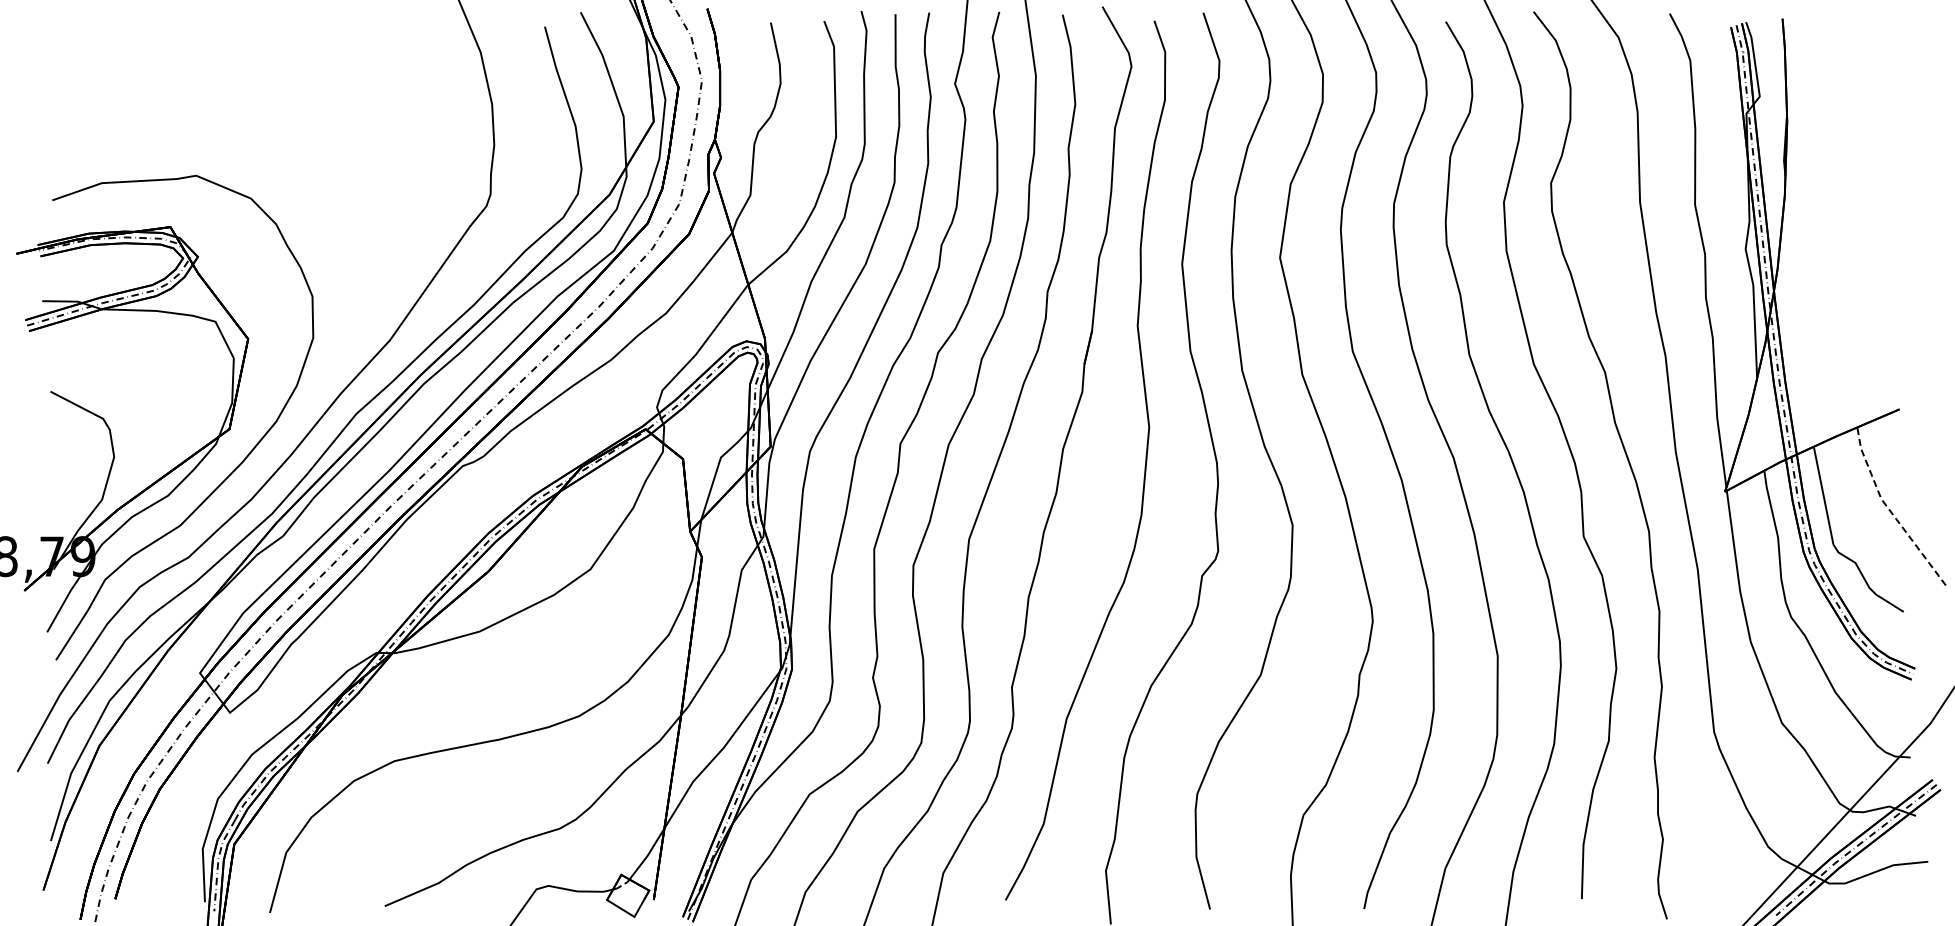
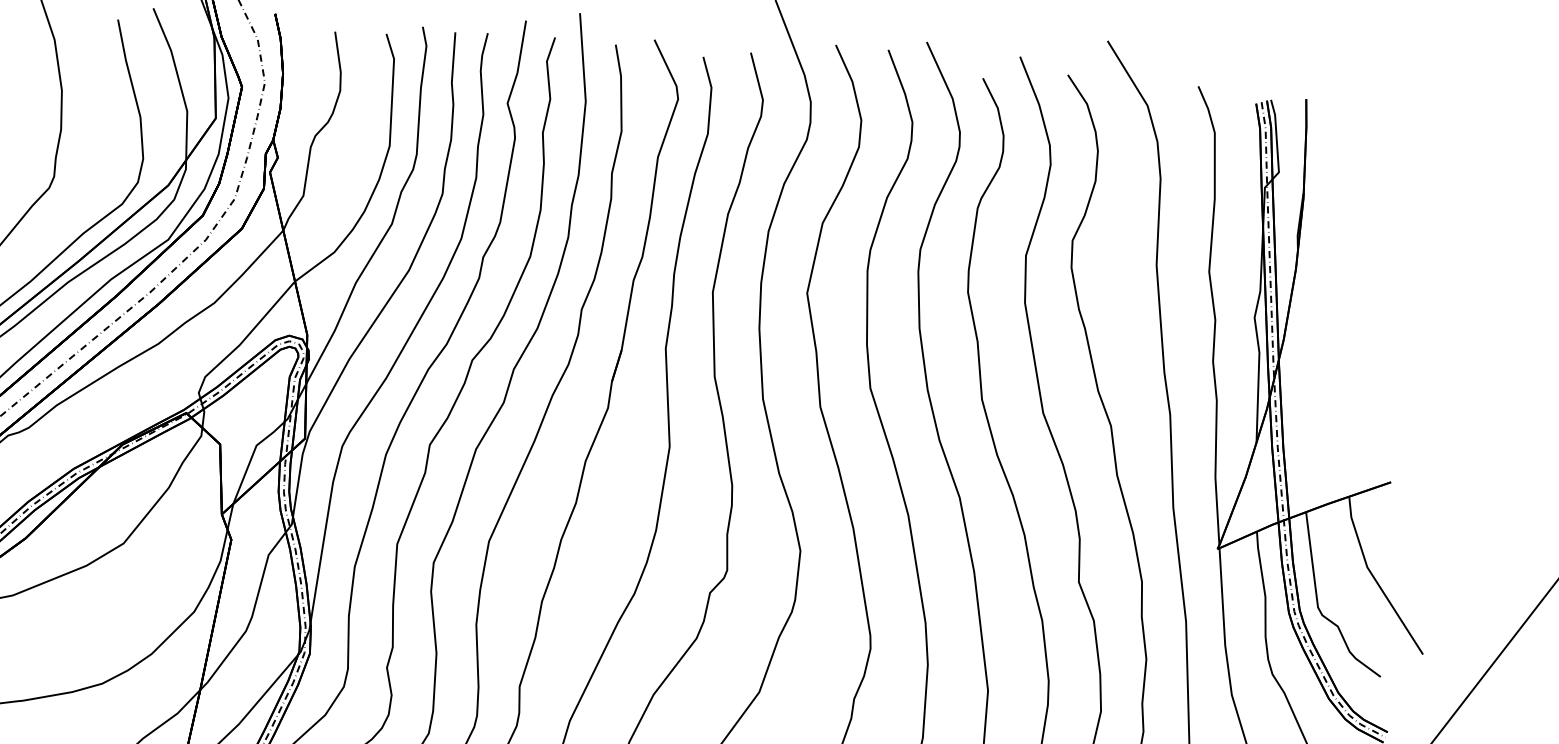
line: (1889, 510) -> (1374, 578), dashed -> solid

